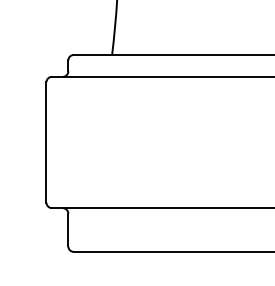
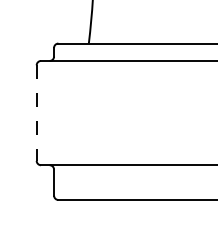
line: (46, 143) -> (36, 113), solid -> dashed

